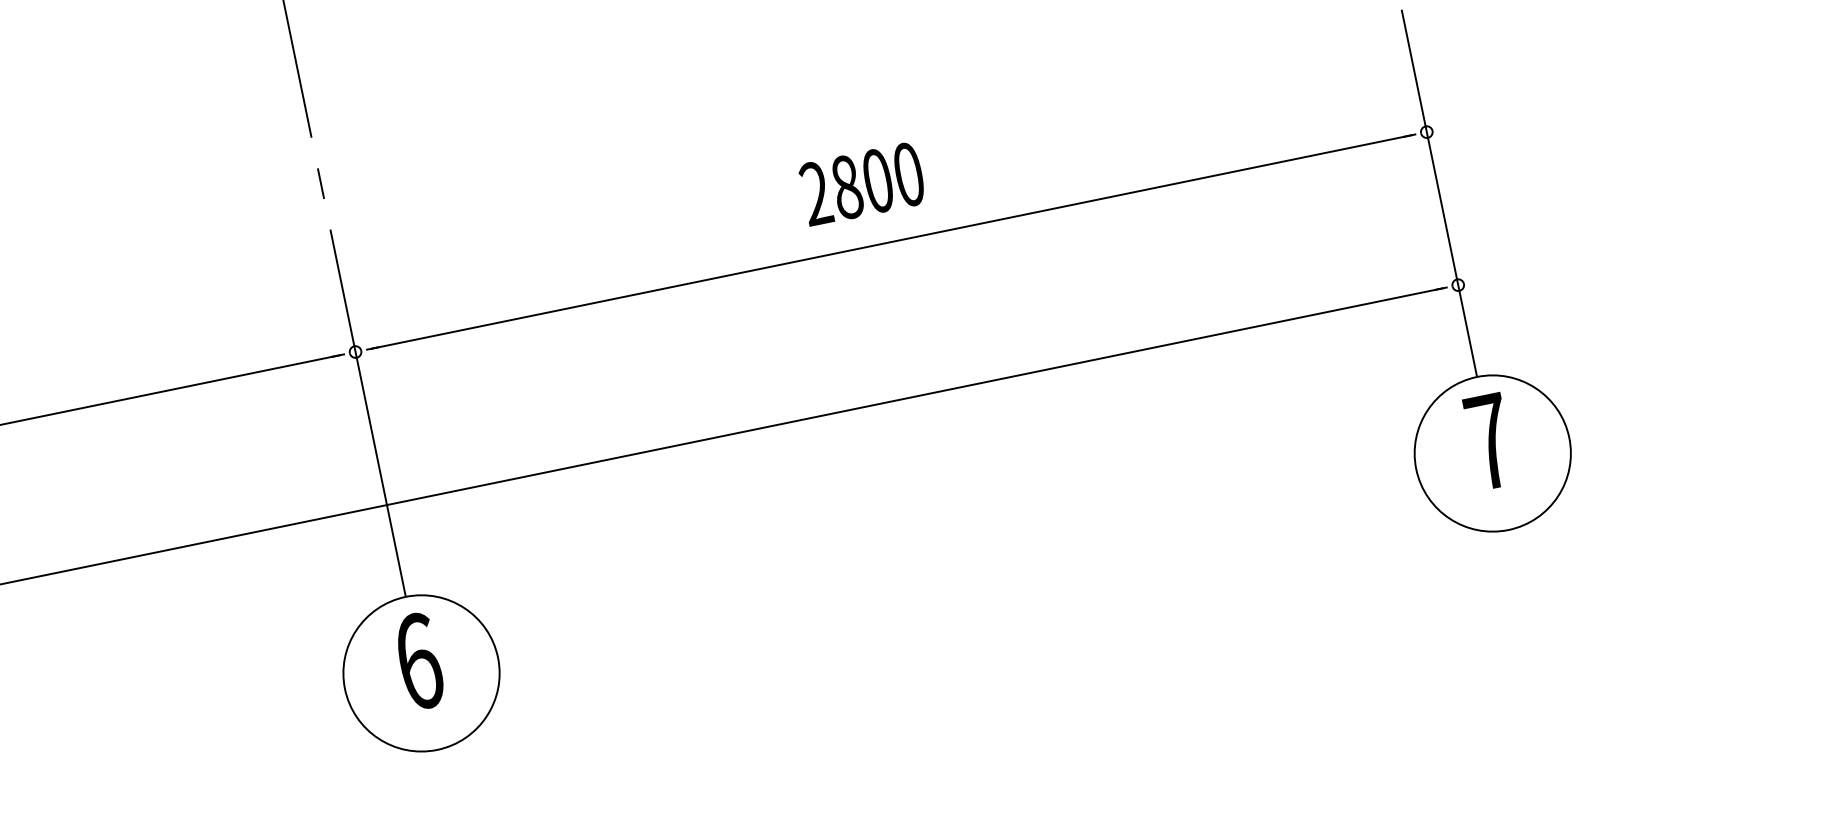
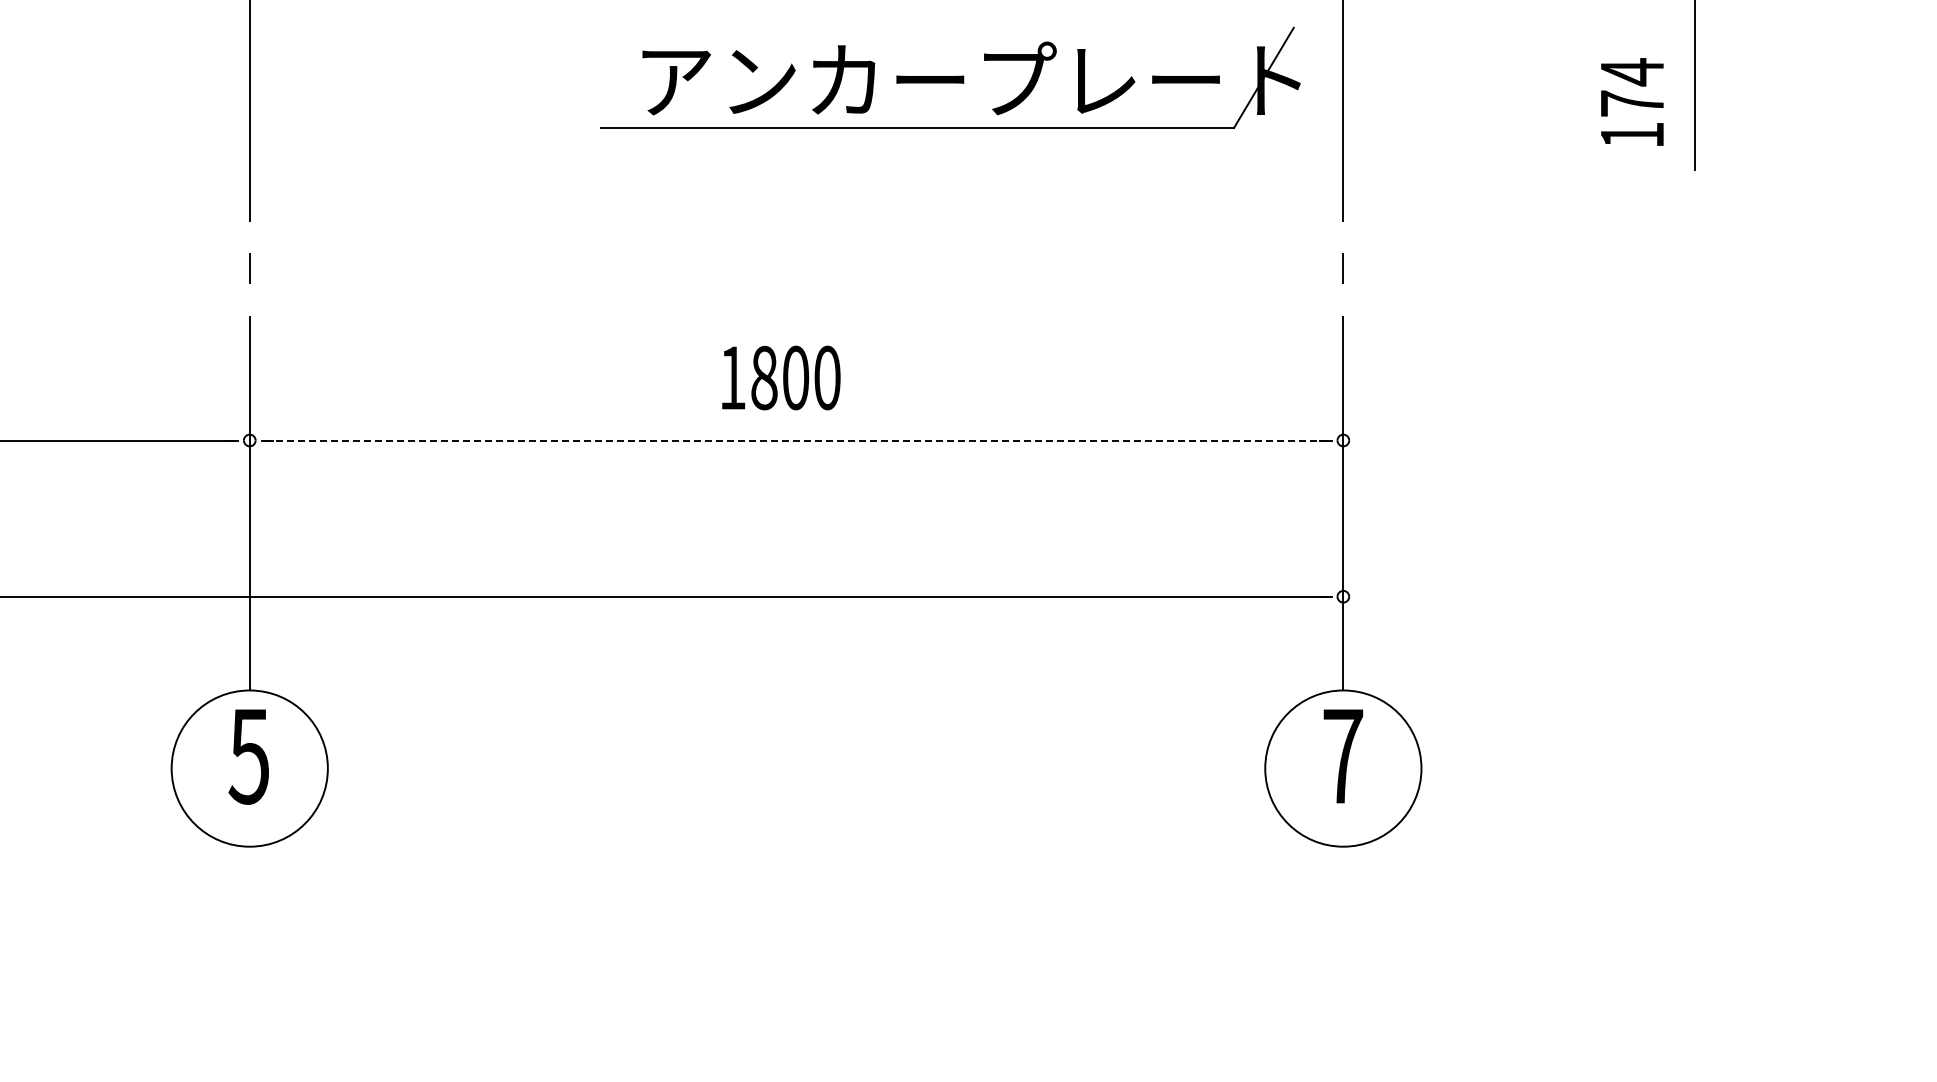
text: (815, 193) -> (732, 377), 2800 -> 1800
line: (892, 241) -> (797, 440), solid -> dashed
text: (417, 661) -> (248, 756), 6 -> 5

